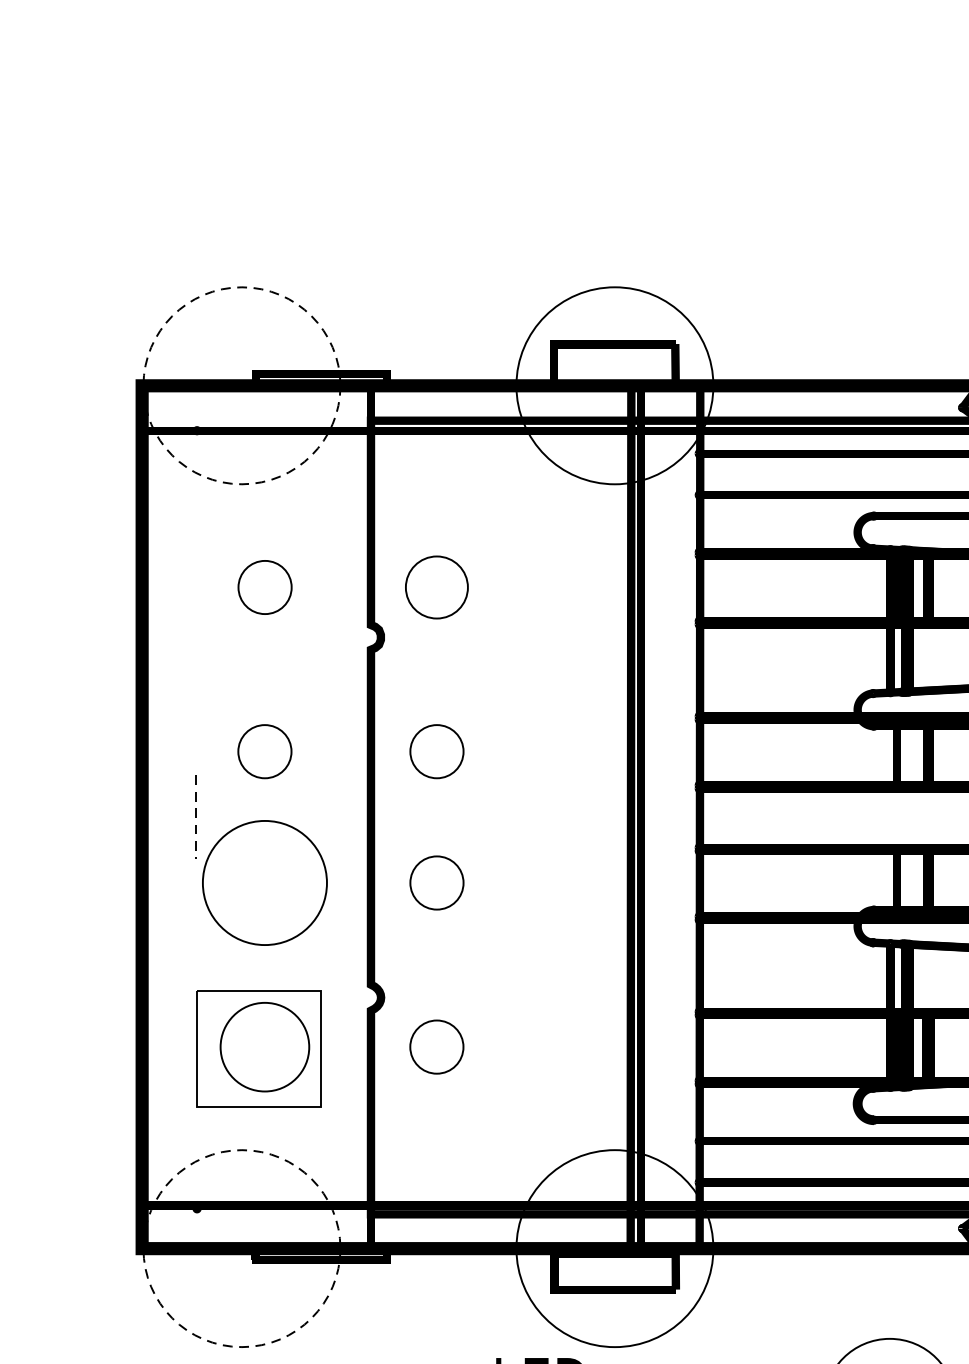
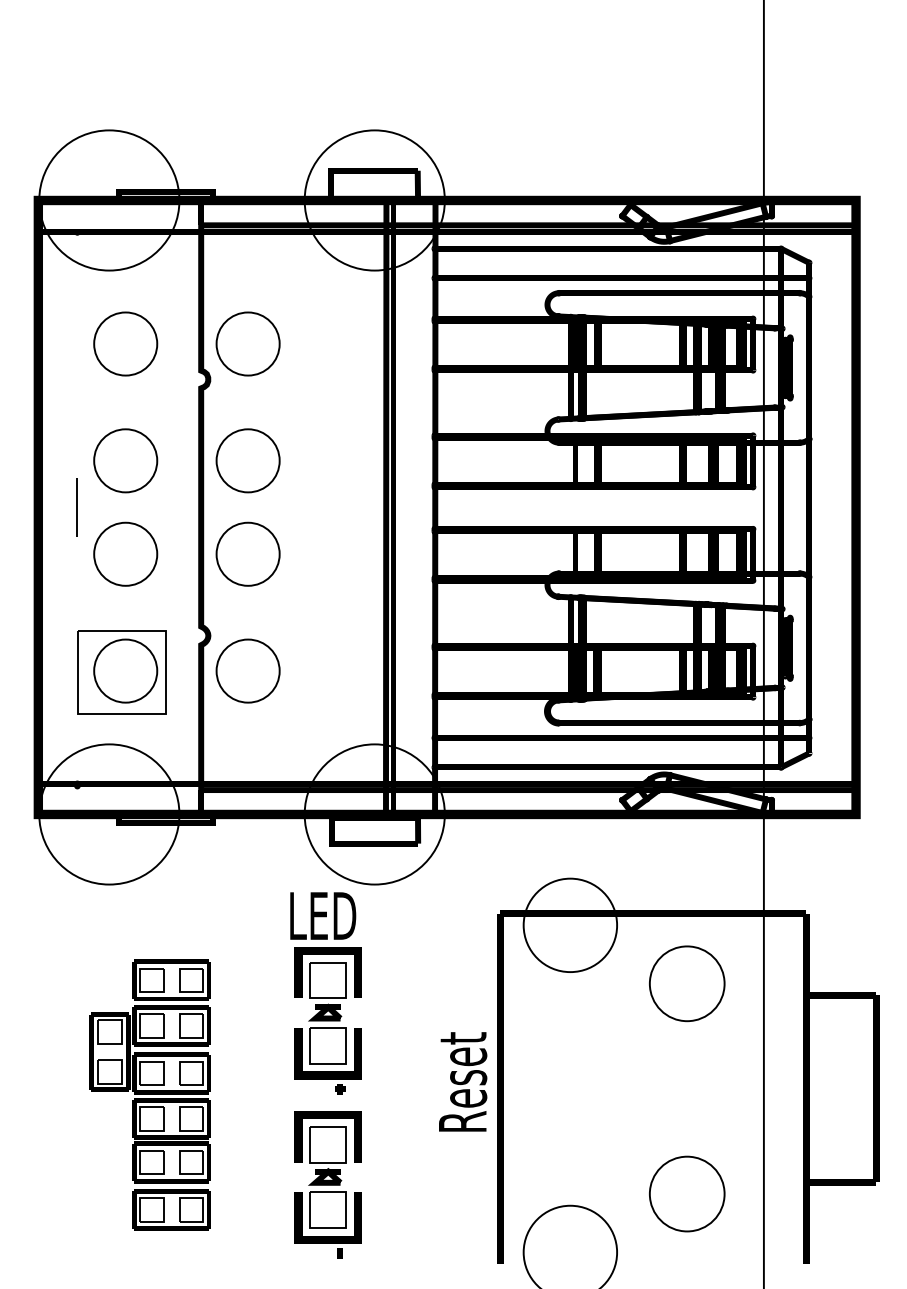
circle: (242, 385) -> (109, 200), dashed -> solid
circle: (264, 586) -> (125, 343), size x1.67
circle: (436, 586) -> (247, 343), size x1.43
circle: (264, 751) -> (125, 460), size x1.67
circle: (436, 751) -> (247, 460), size x1.67
line: (195, 817) -> (76, 507), dashed -> solid
circle: (264, 881) -> (125, 553), size x0.71
circle: (436, 881) -> (247, 553), size x1.67
circle: (436, 1046) -> (247, 670), size x1.67
circle: (242, 1248) -> (109, 814), dashed -> solid

